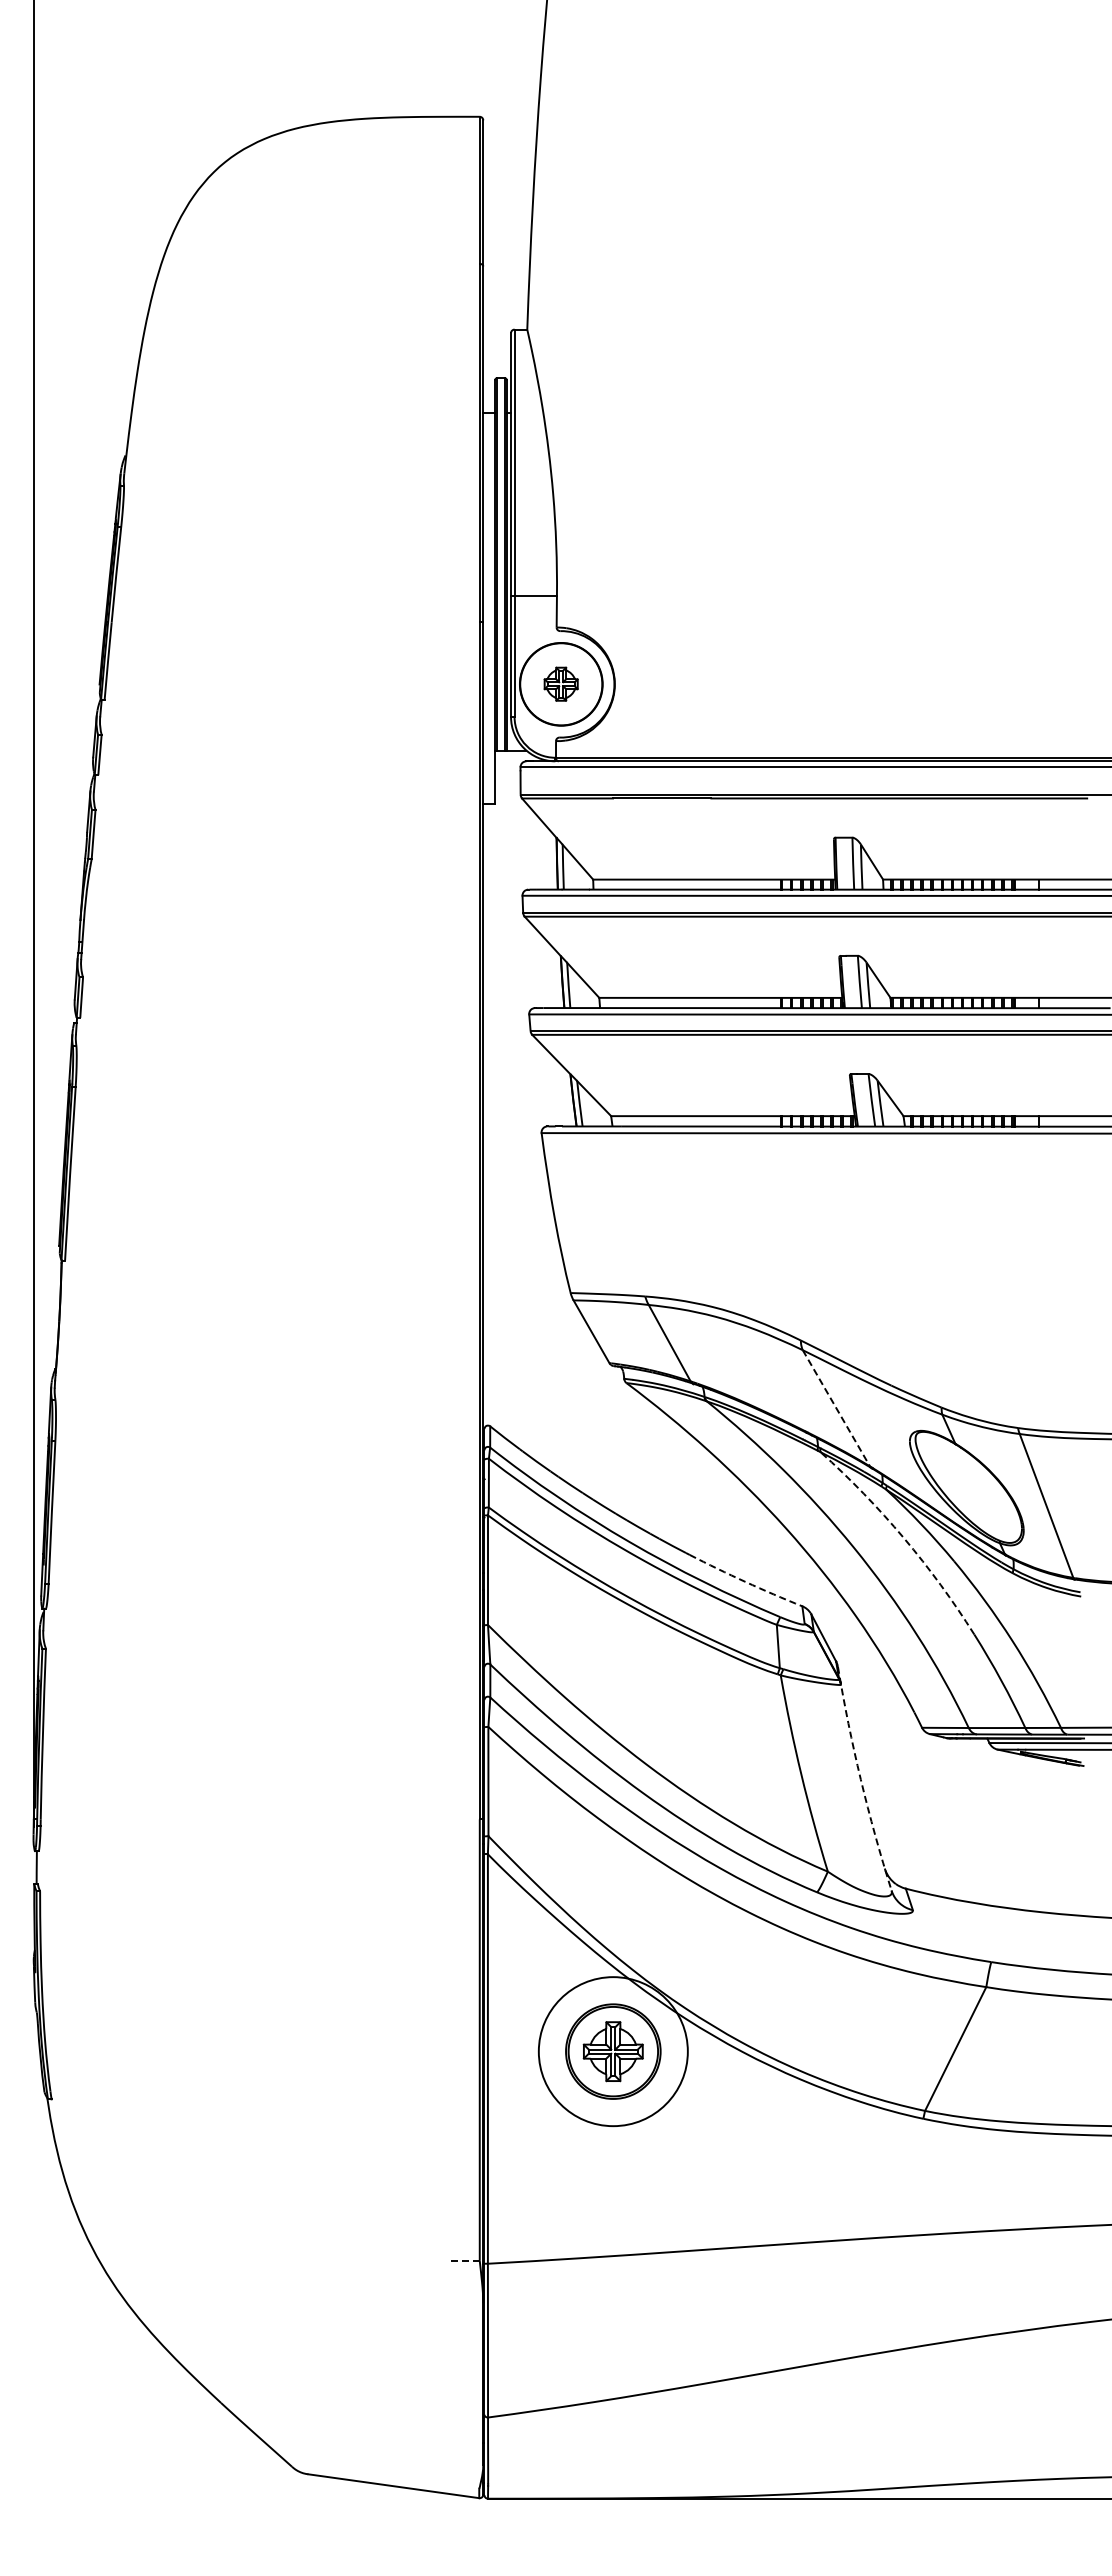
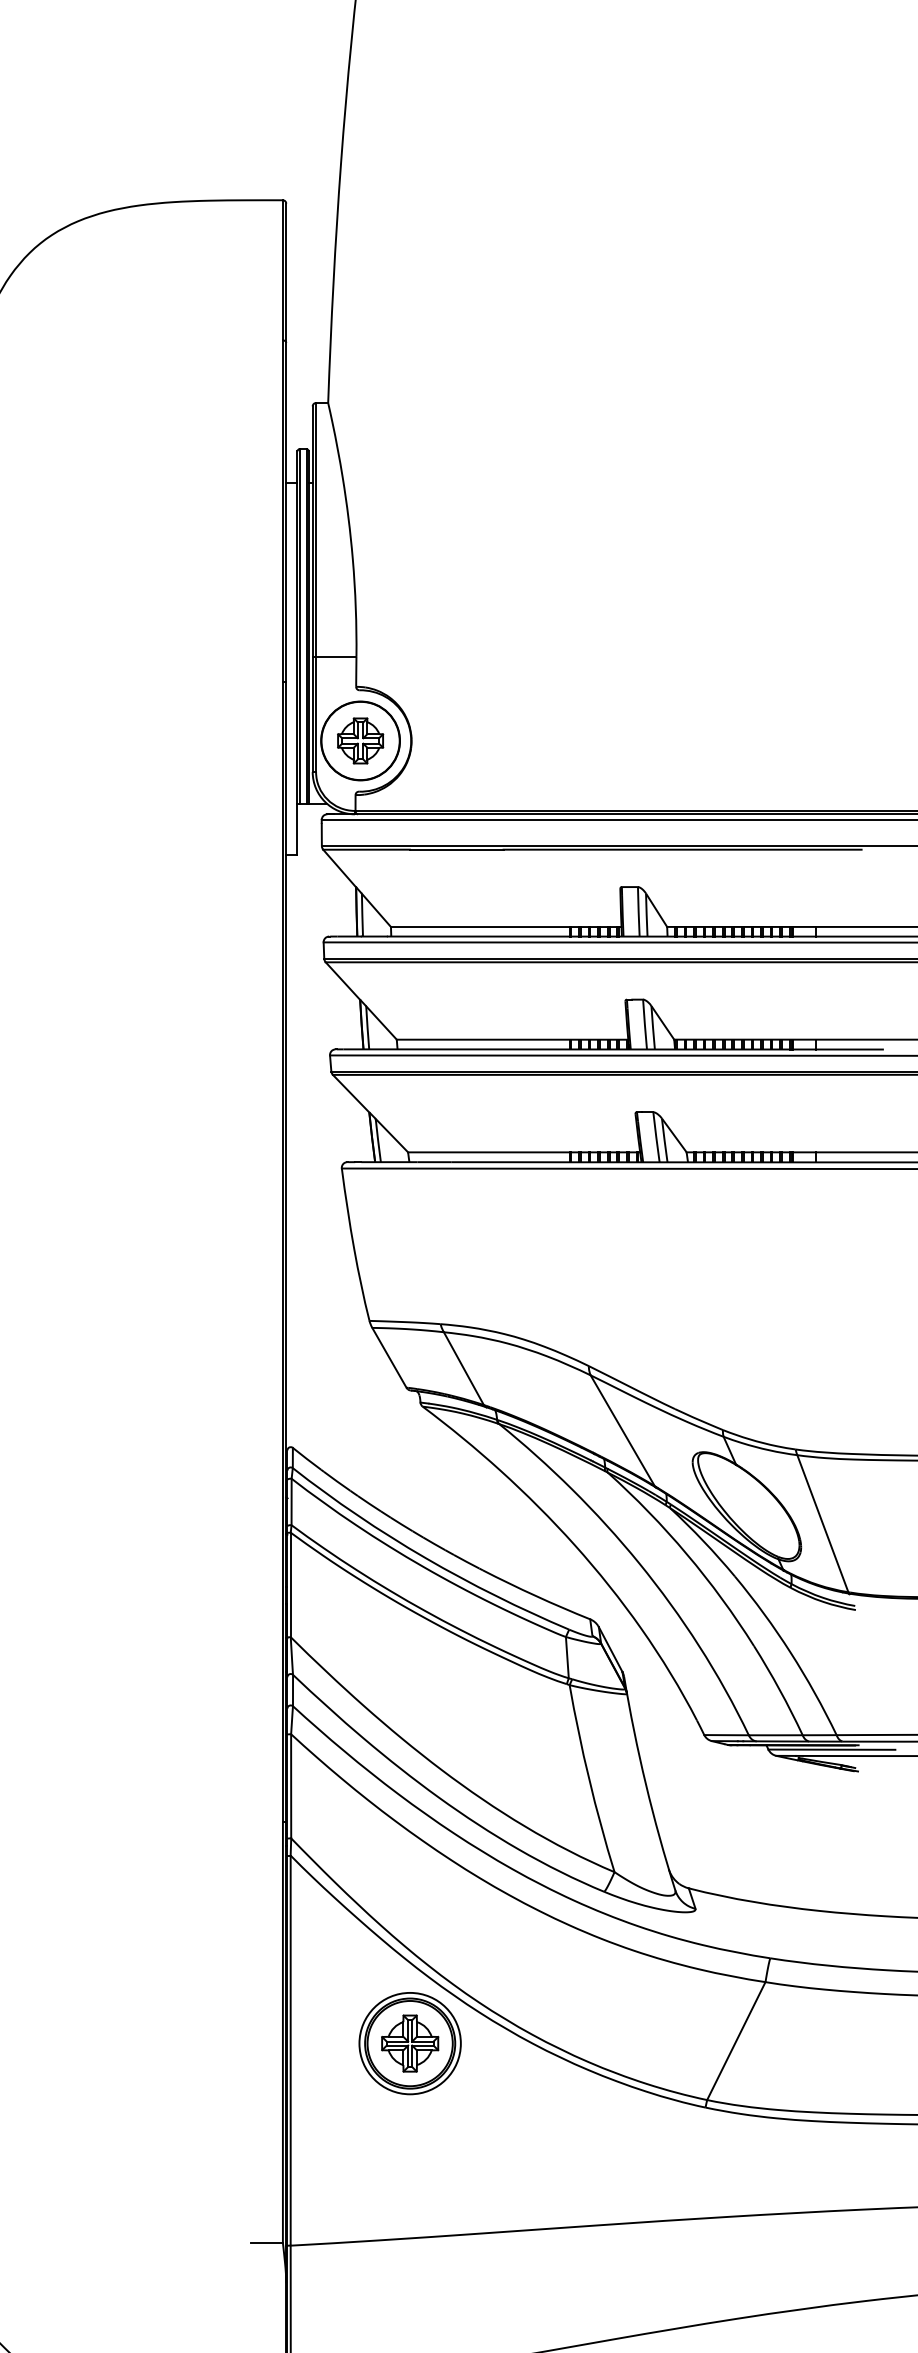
part: (560, 683) -> (359, 740), size x1.43
line: (836, 1408) -> (622, 1430), dashed -> solid
arc: (903, 1538) -> (686, 1554), dashed -> solid
arc: (745, 1581) -> (536, 1595), dashed -> solid
arc: (860, 1779) -> (645, 1784), dashed -> solid
circle: (613, 2051) -> (410, 2043), size x0.71
line: (462, 2260) -> (266, 2242), dashed -> solid

